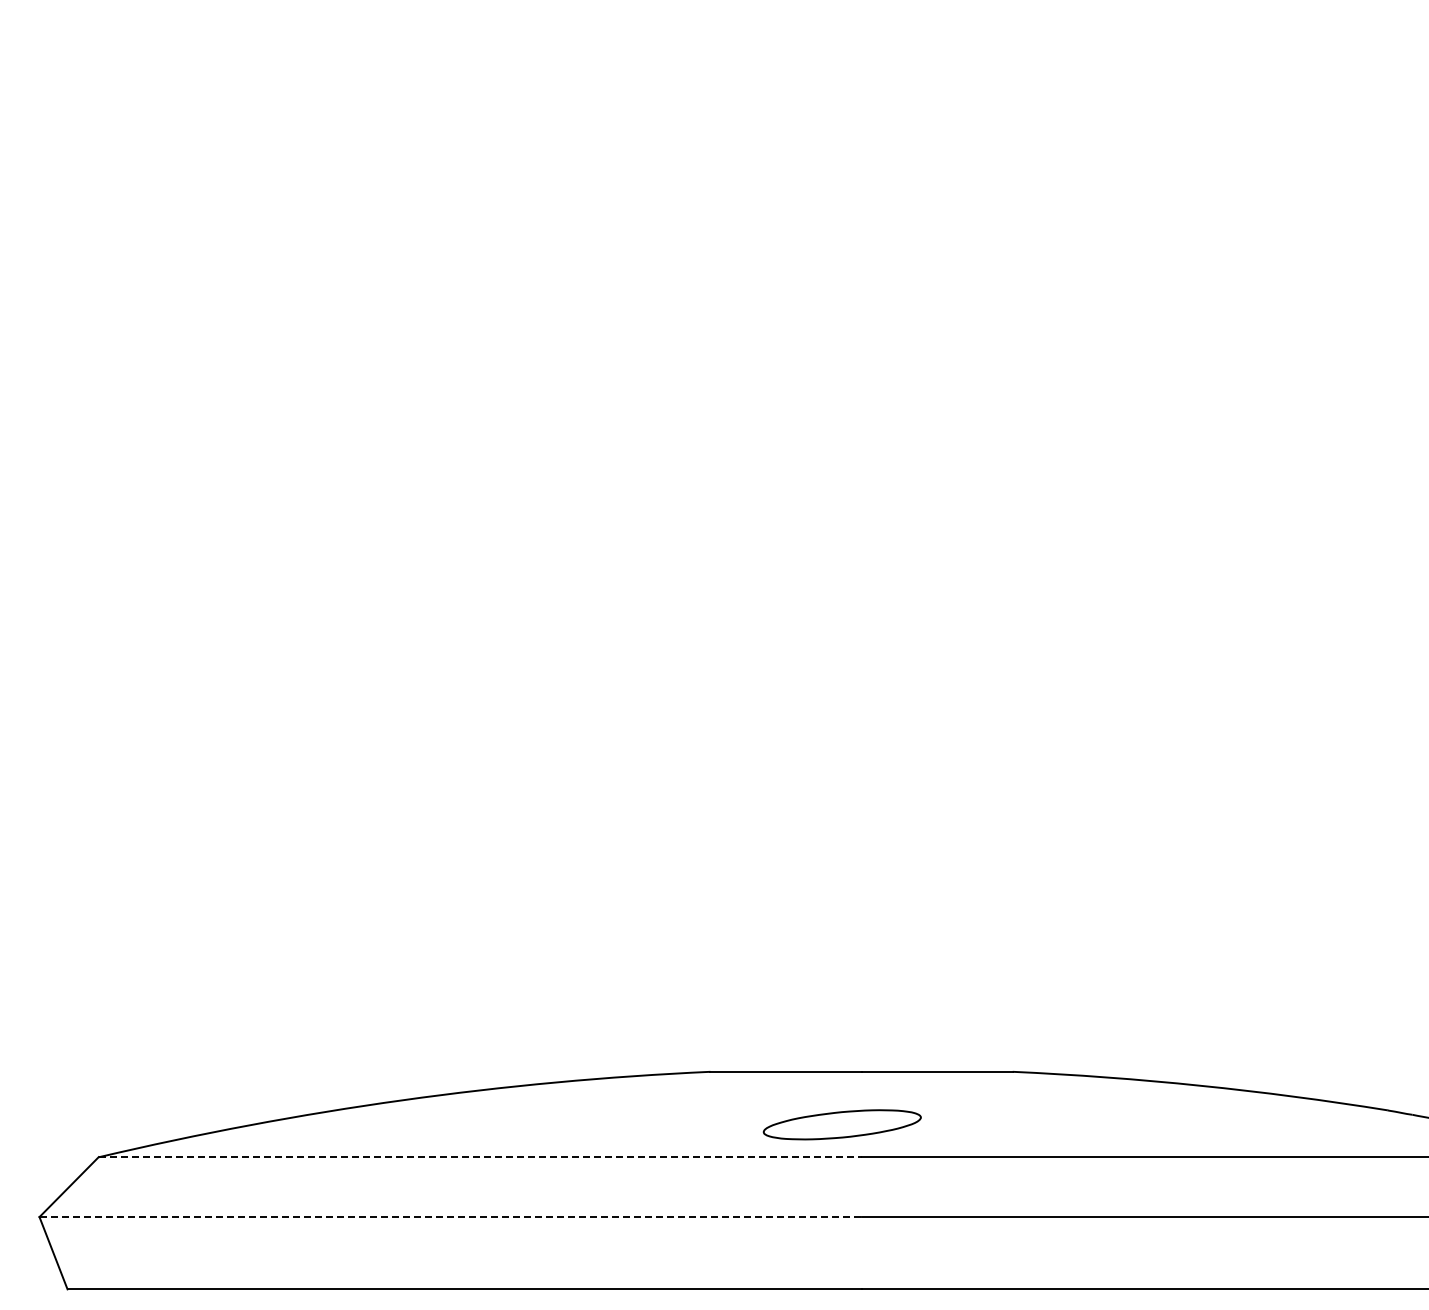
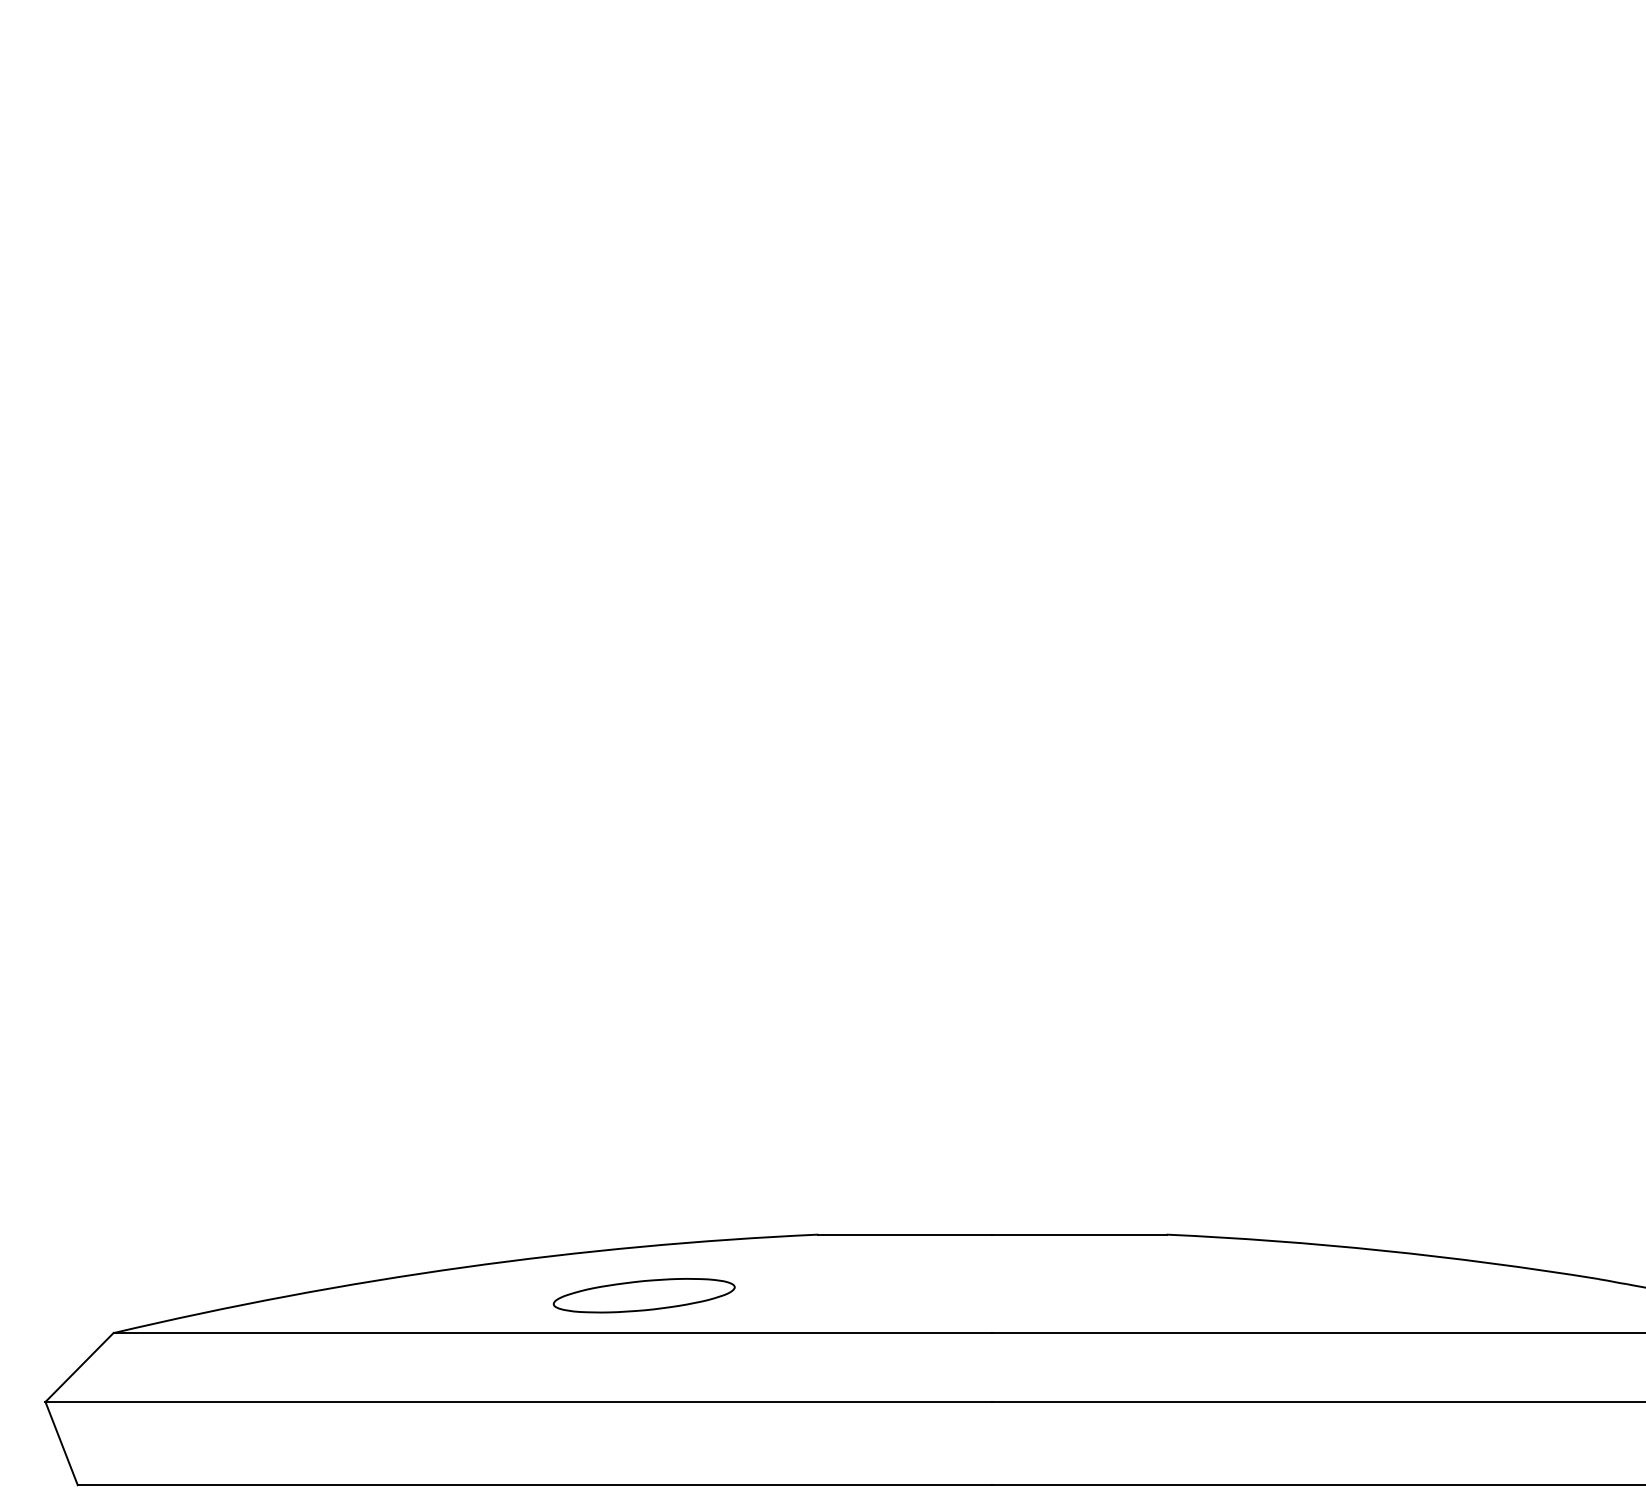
part: (841, 1124) -> (643, 1295), moved
line: (480, 1157) -> (553, 1333), dashed -> solid
line: (451, 1217) -> (520, 1402), dashed -> solid

